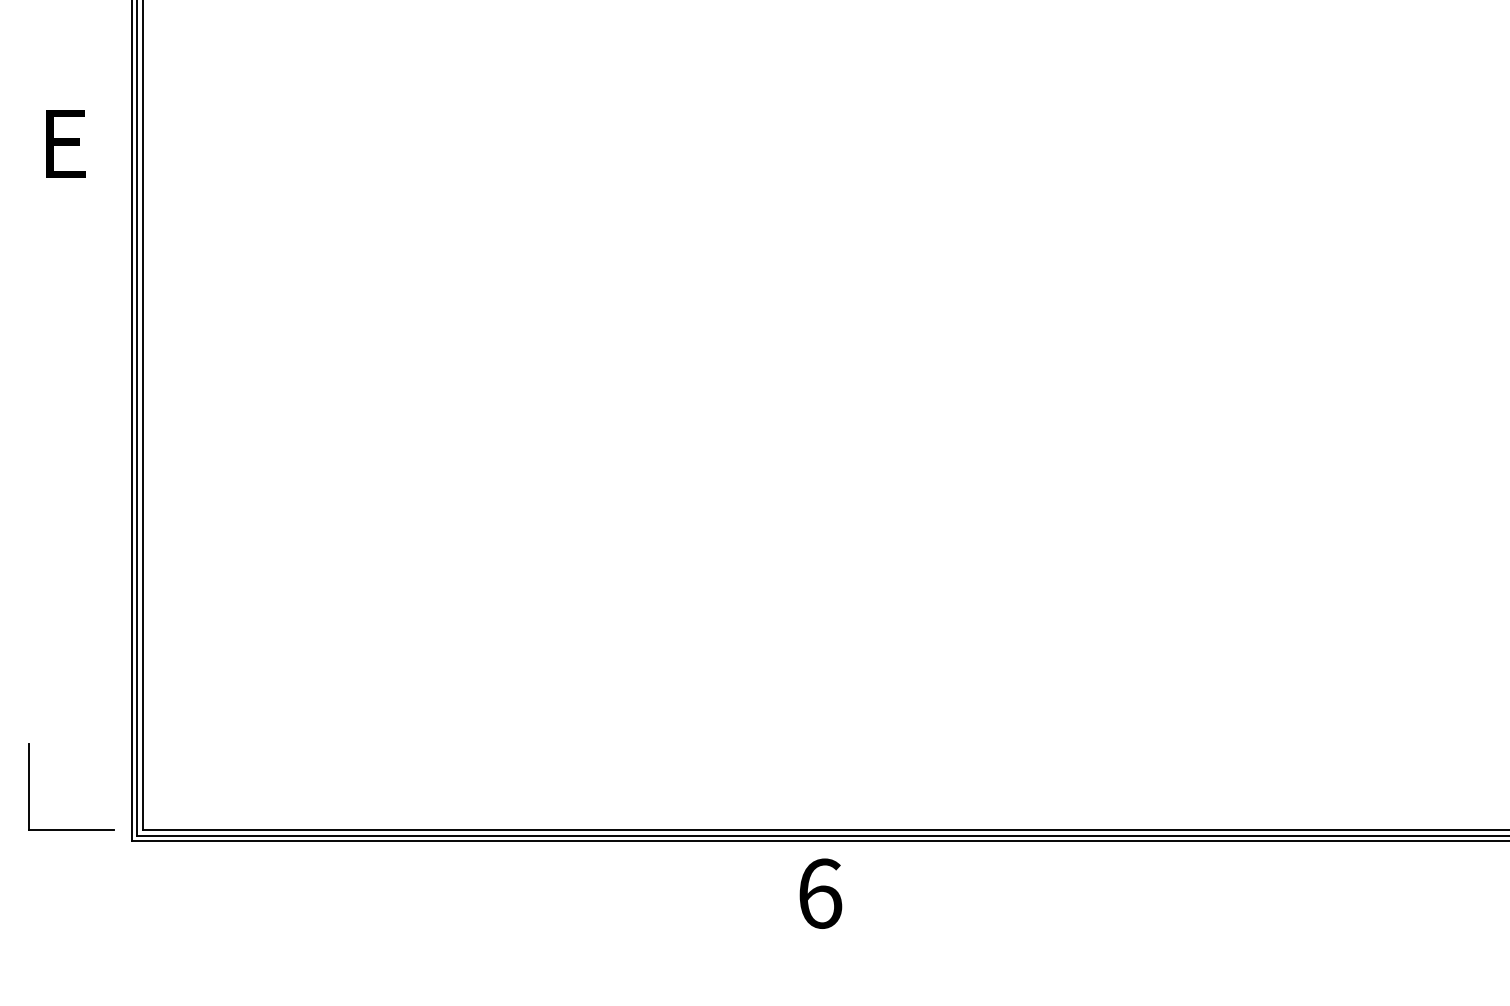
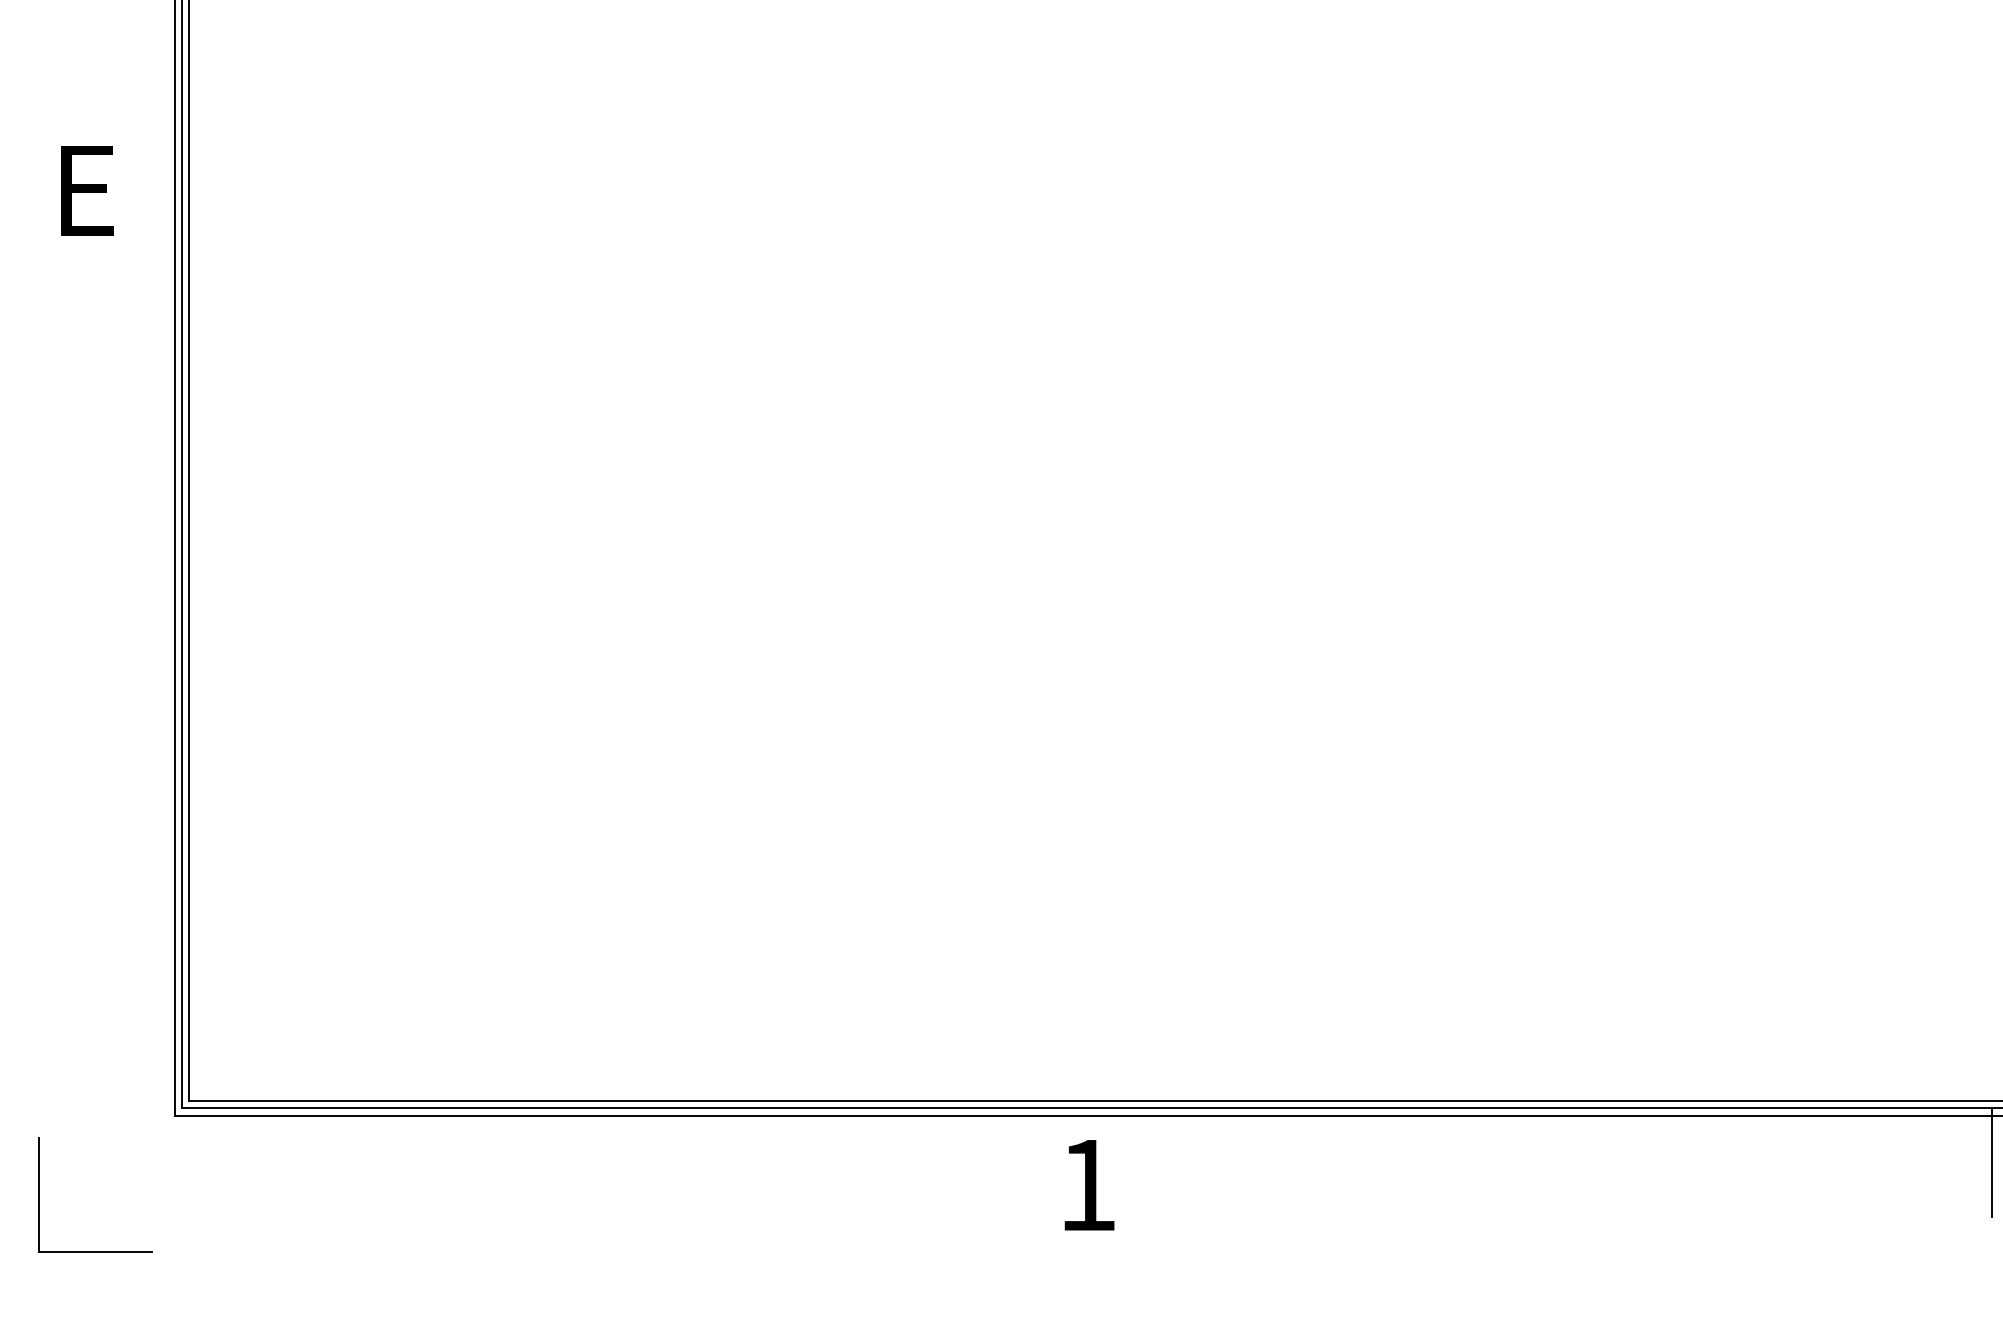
part: (29, 786) -> (39, 1194), moved
line: (1501, 876) -> (1991, 1162), added
text: (820, 893) -> (1088, 1184), 6 -> 1

